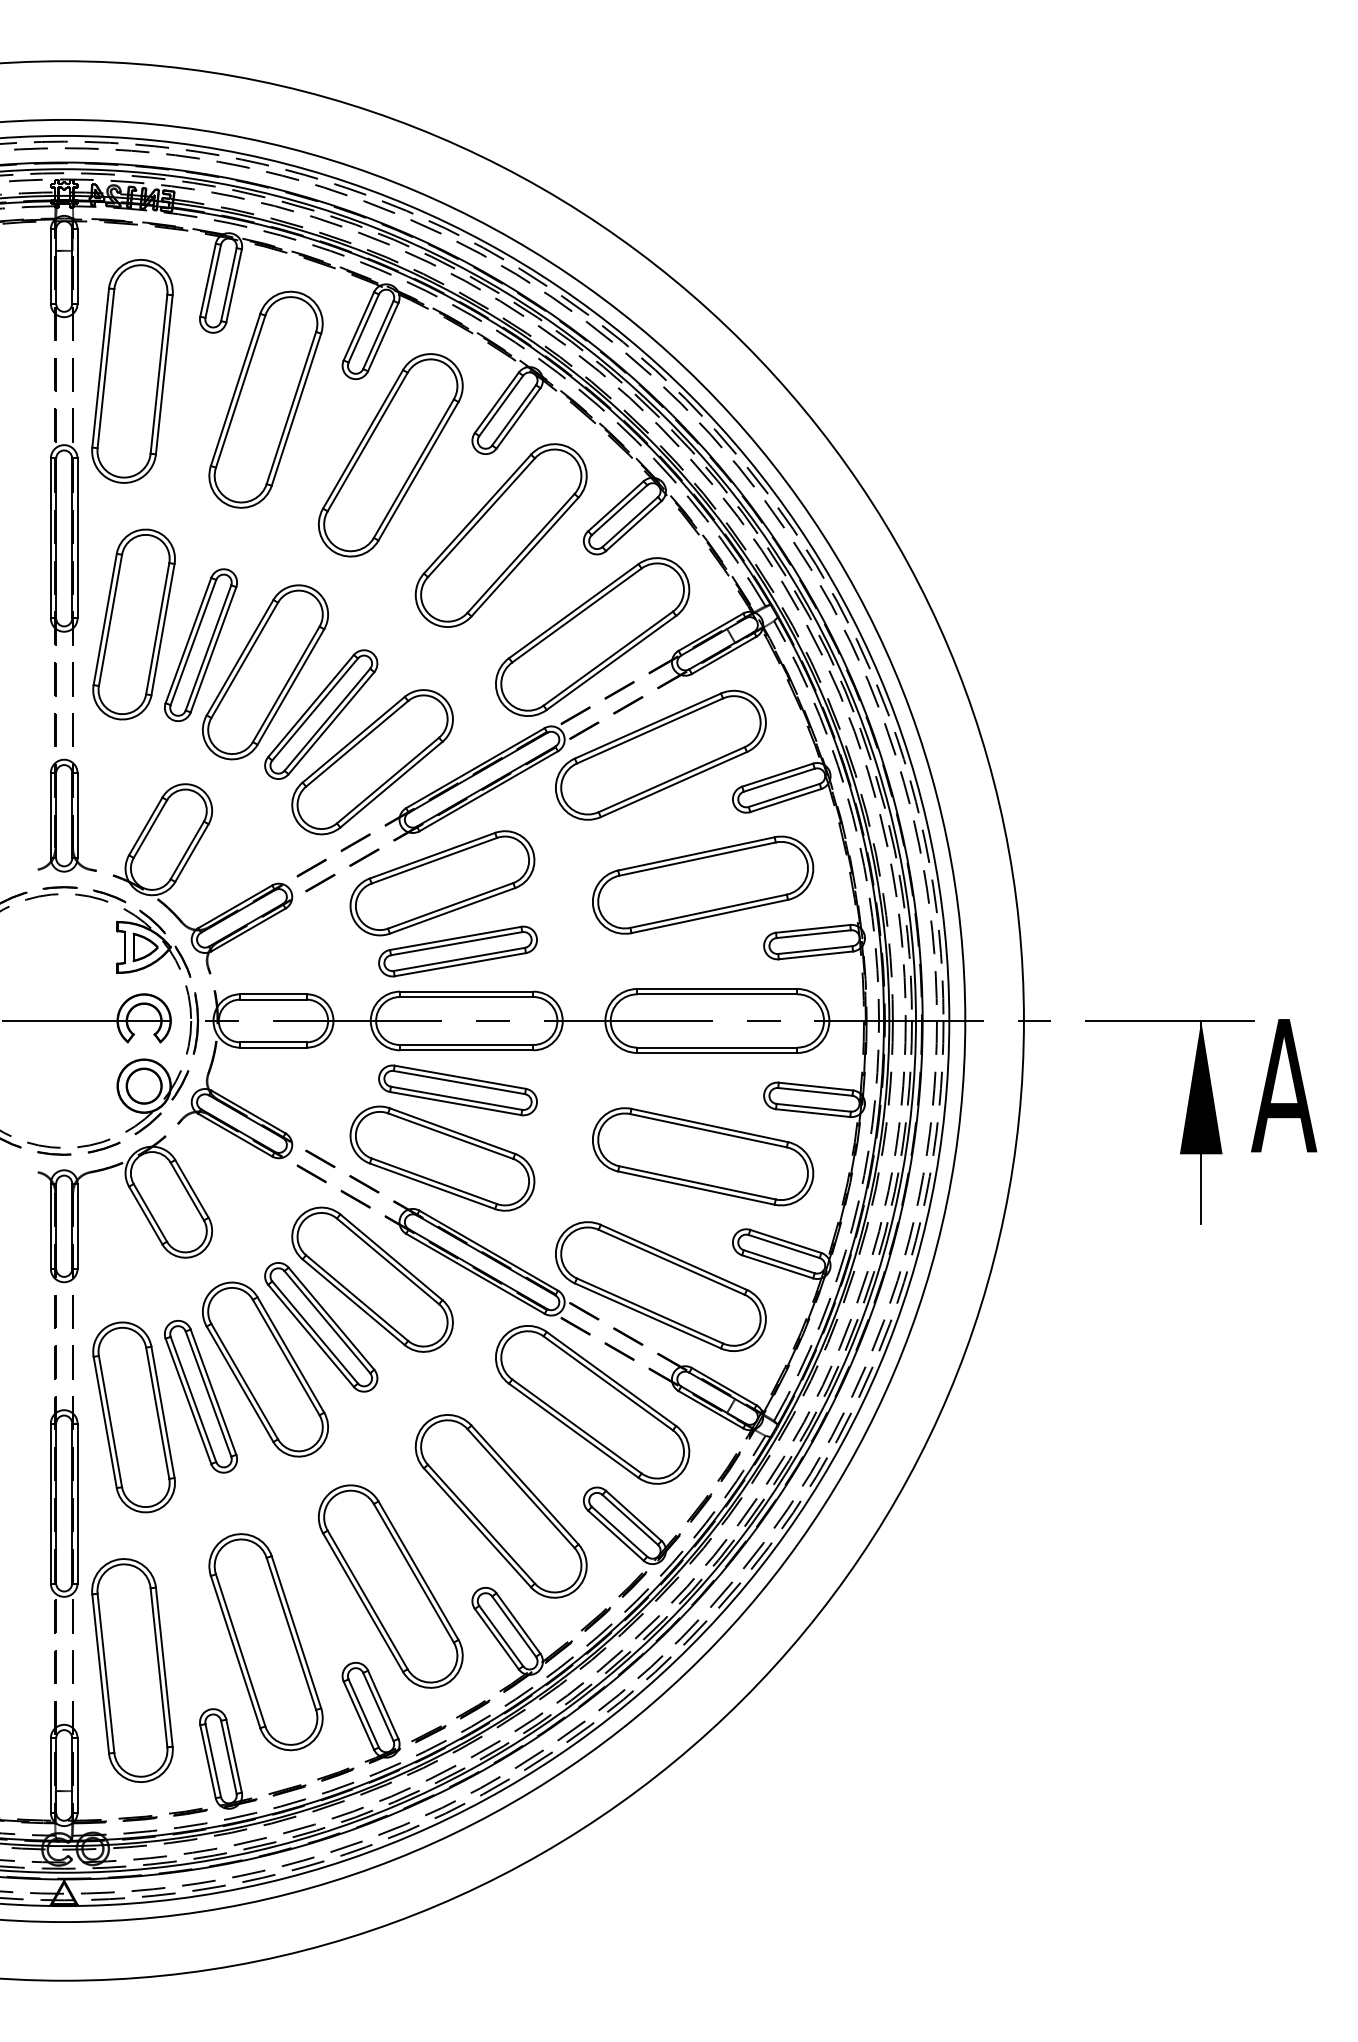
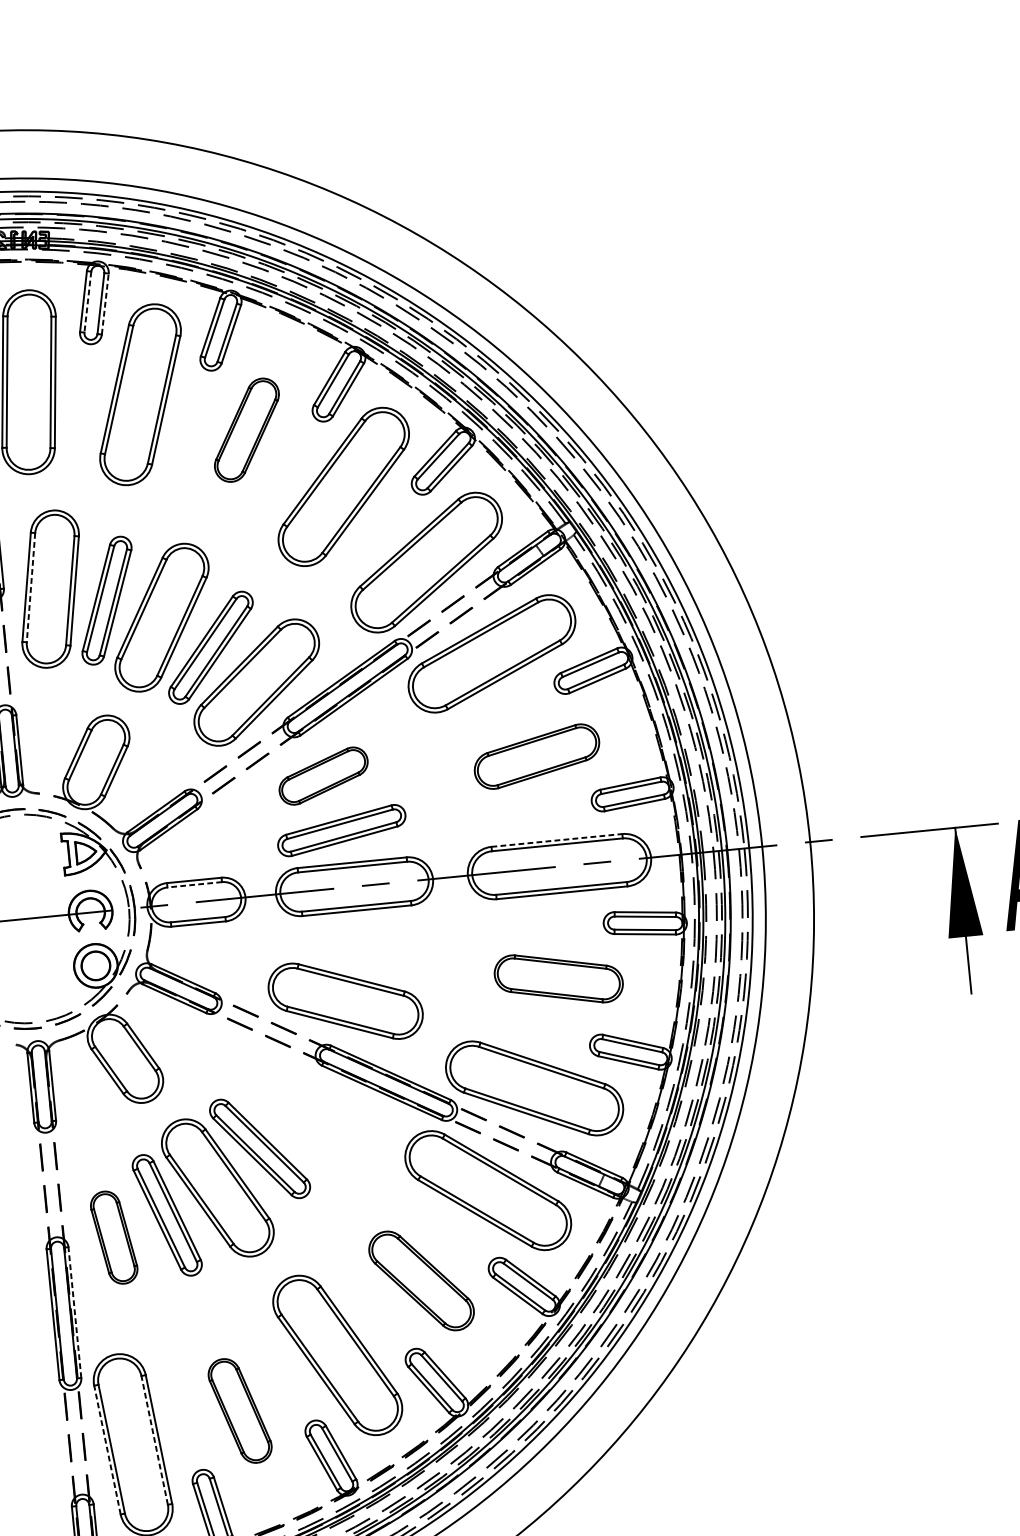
line: (213, 281) -> (88, 302), solid -> dashed
line: (234, 285) -> (105, 303), solid -> dashed
part: (390, 455) -> (246, 430), size x0.6
line: (110, 620) -> (31, 587), solid -> dashed
part: (442, 883) -> (323, 776), size x0.6
part: (703, 884) -> (537, 756), size x0.7
line: (717, 989) -> (557, 840), solid -> dashed
line: (273, 999) -> (194, 884), solid -> dashed
part: (457, 1090) -> (352, 944), removed
part: (703, 1156) -> (559, 978), size x0.7
part: (372, 1279) -> (298, 1105), removed
part: (133, 1417) -> (113, 1237), size x0.6
line: (77, 1503) -> (74, 1312), solid -> dashed
part: (500, 1506) -> (421, 1281), size x0.7
part: (265, 1642) -> (239, 1411), size x0.6
line: (159, 1667) -> (155, 1440), solid -> dashed
line: (100, 1673) -> (107, 1449), solid -> dashed

